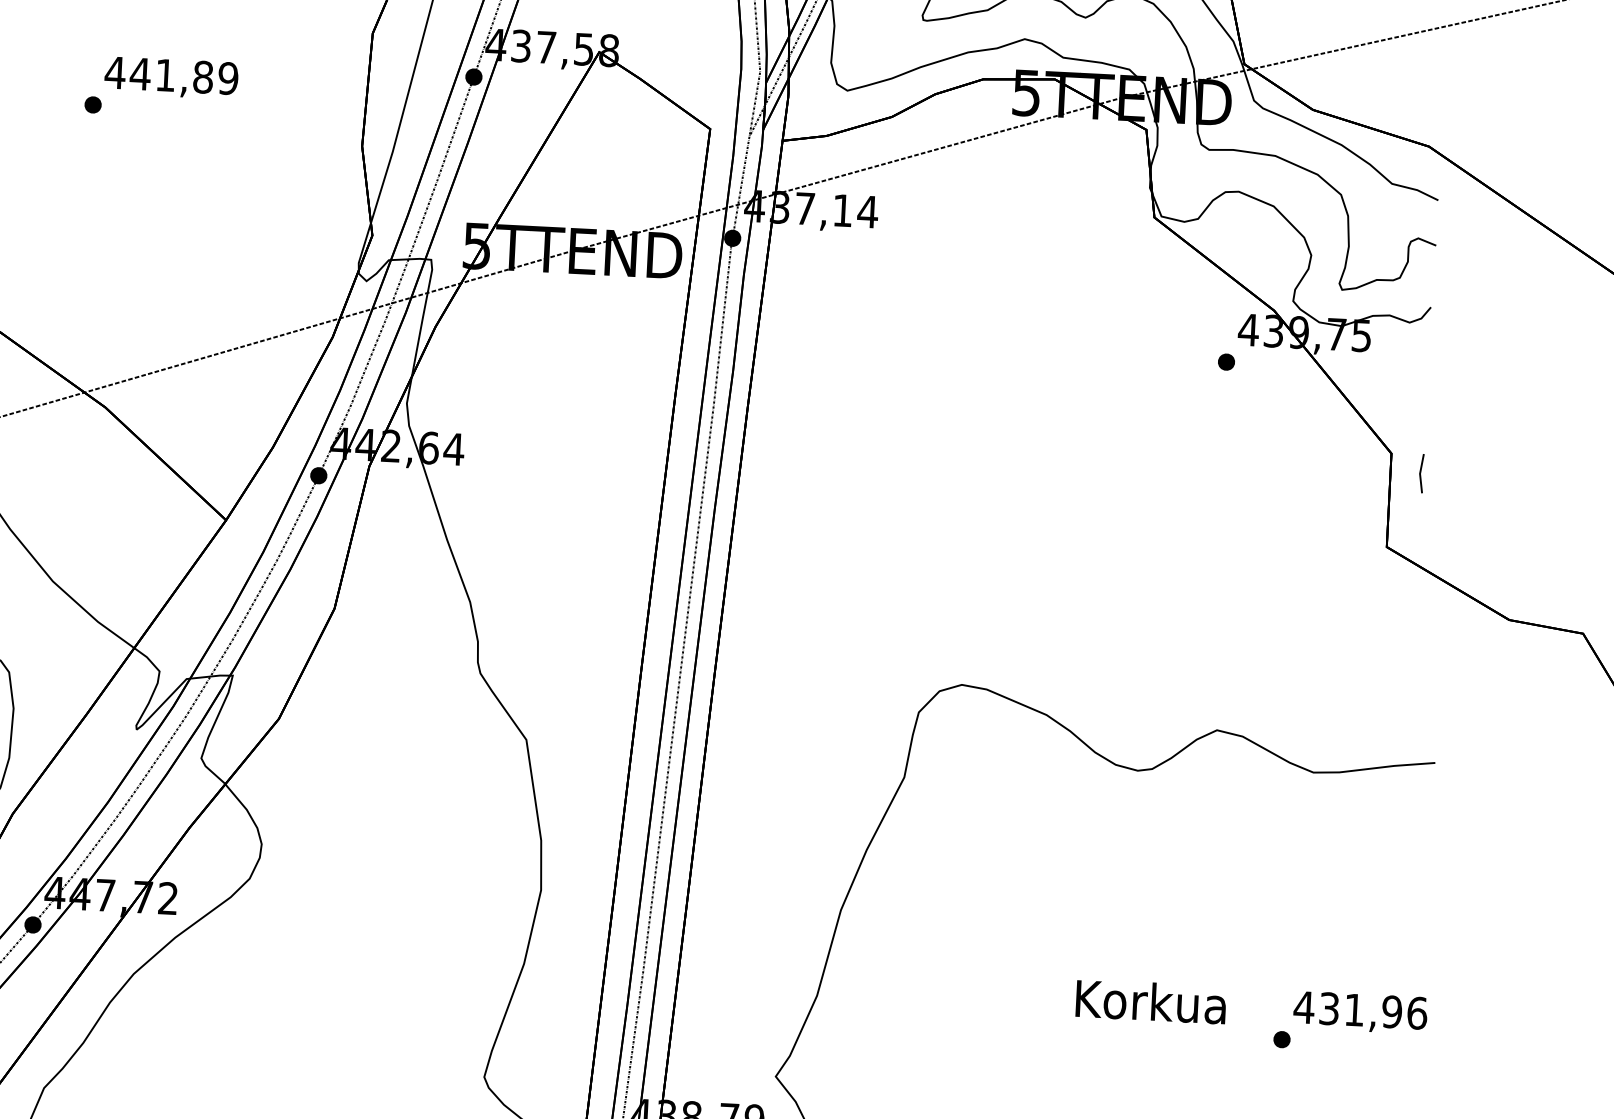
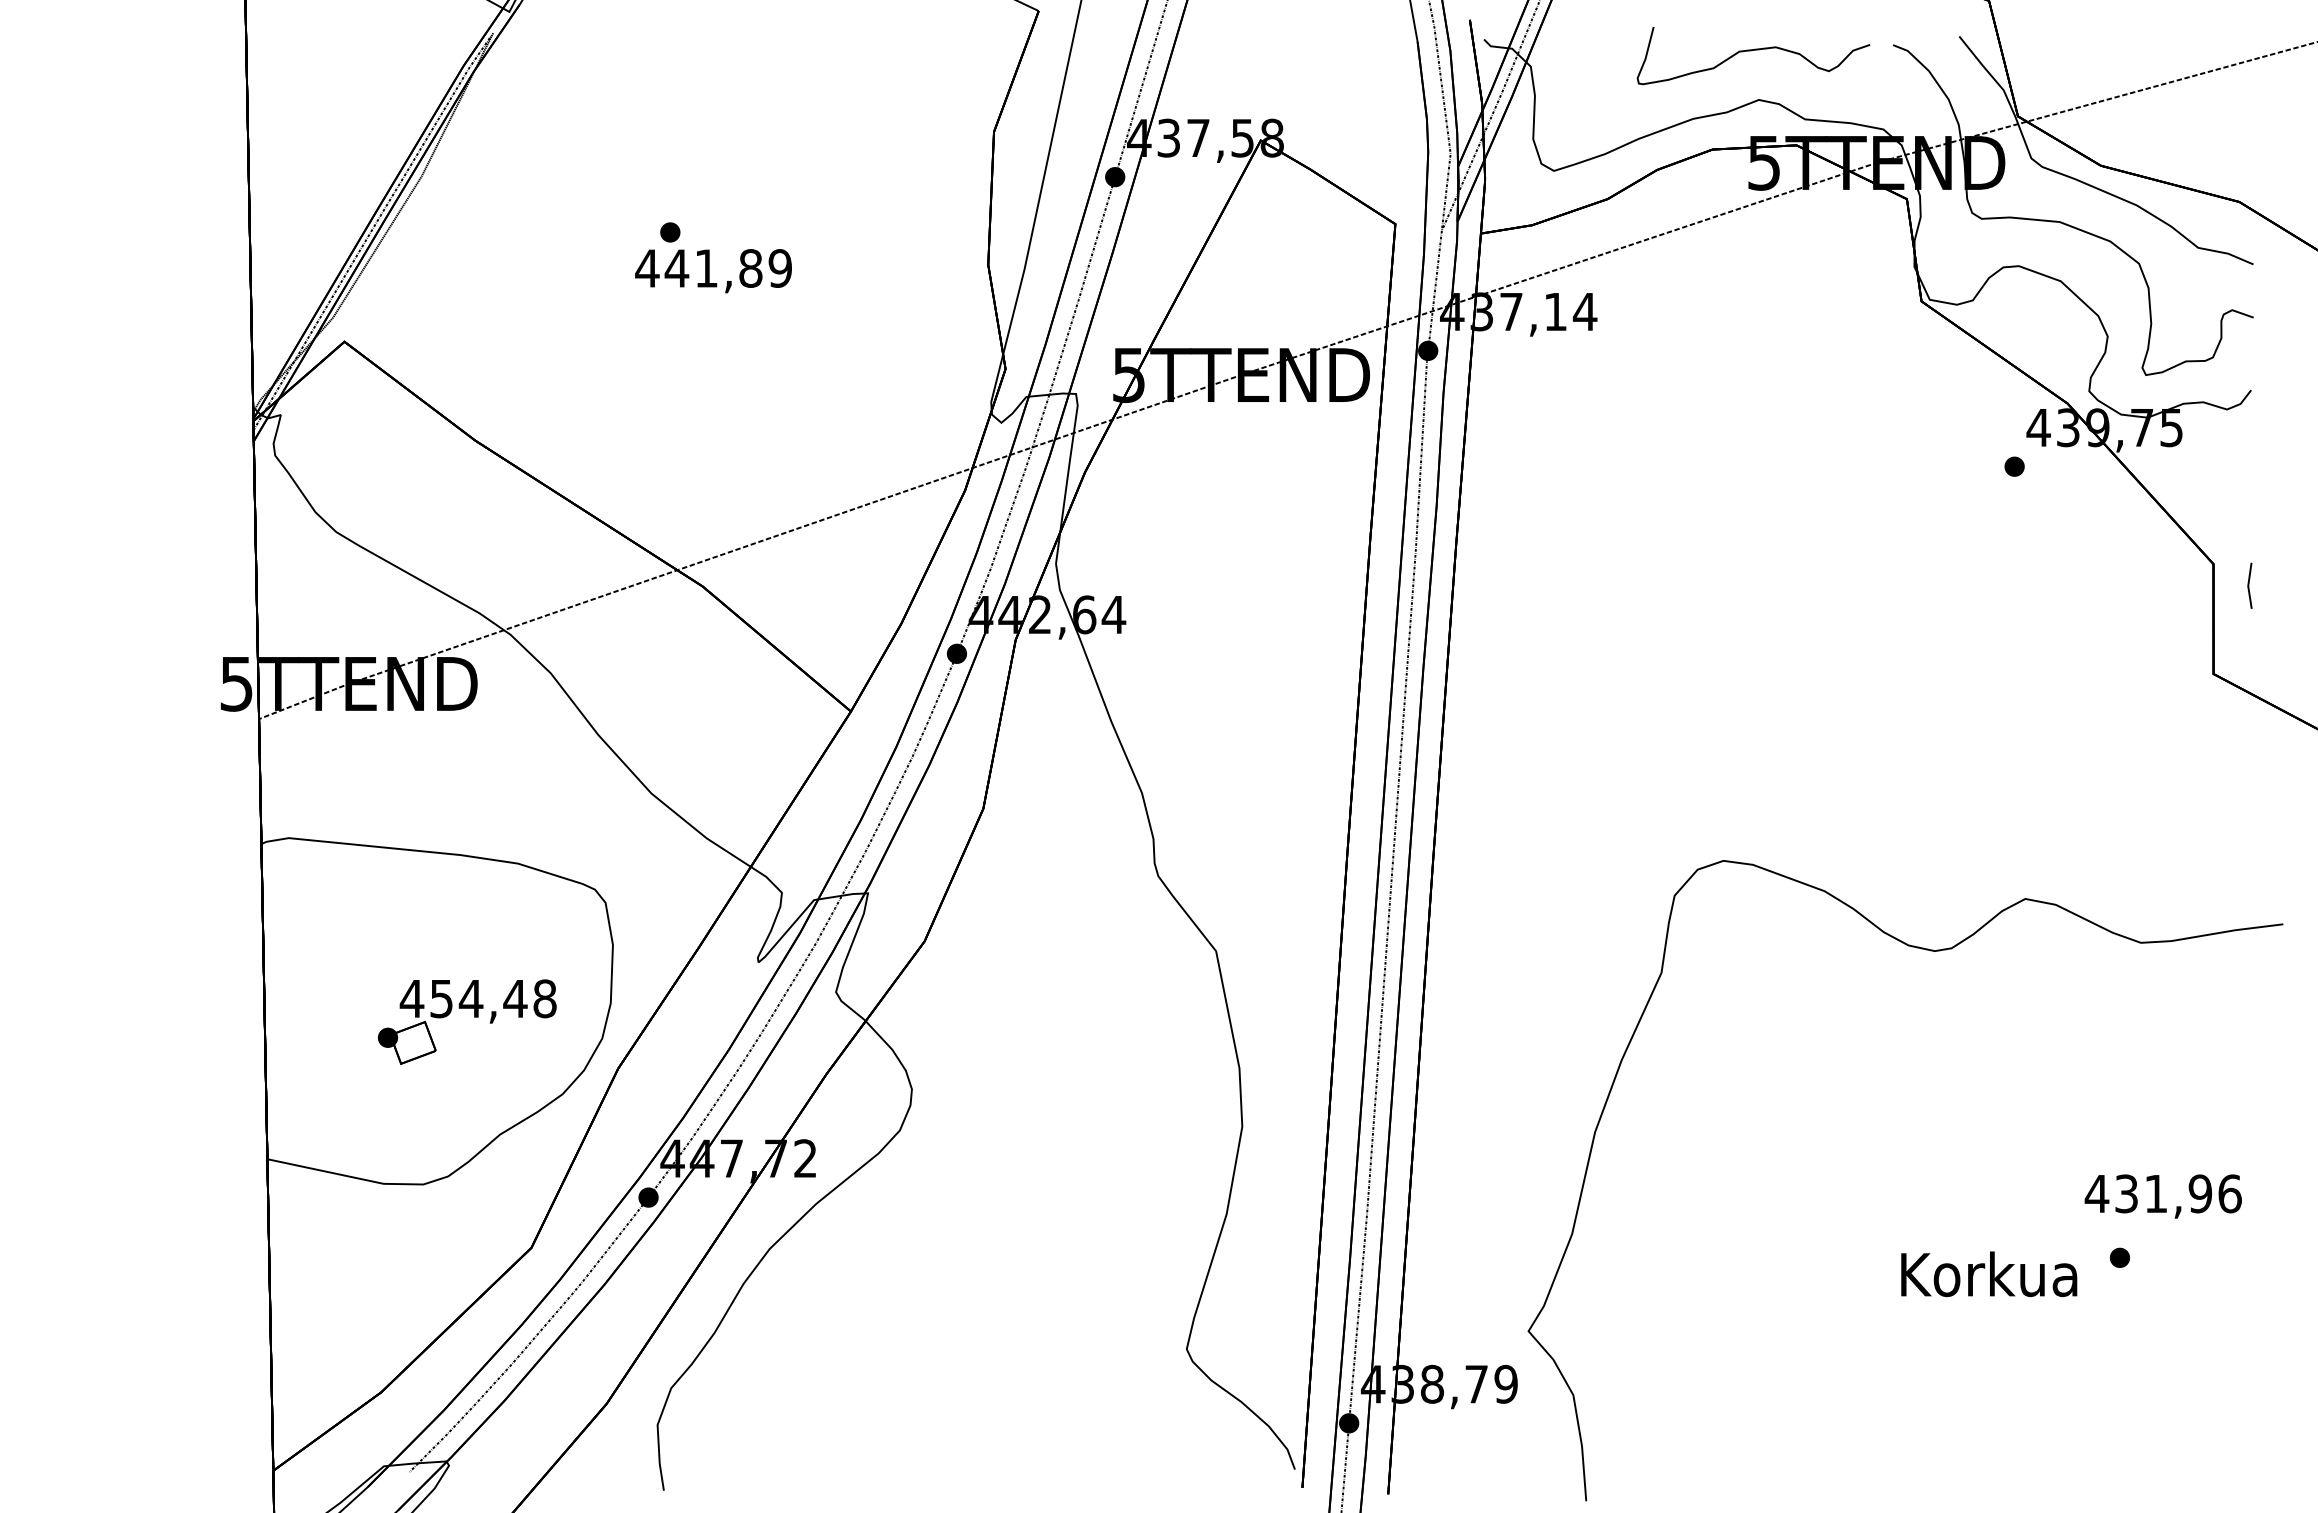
text: (171, 78) -> (713, 271), moved
text: (1151, 1002) -> (1989, 1274), moved
text: (1359, 1012) -> (2162, 1196), moved

